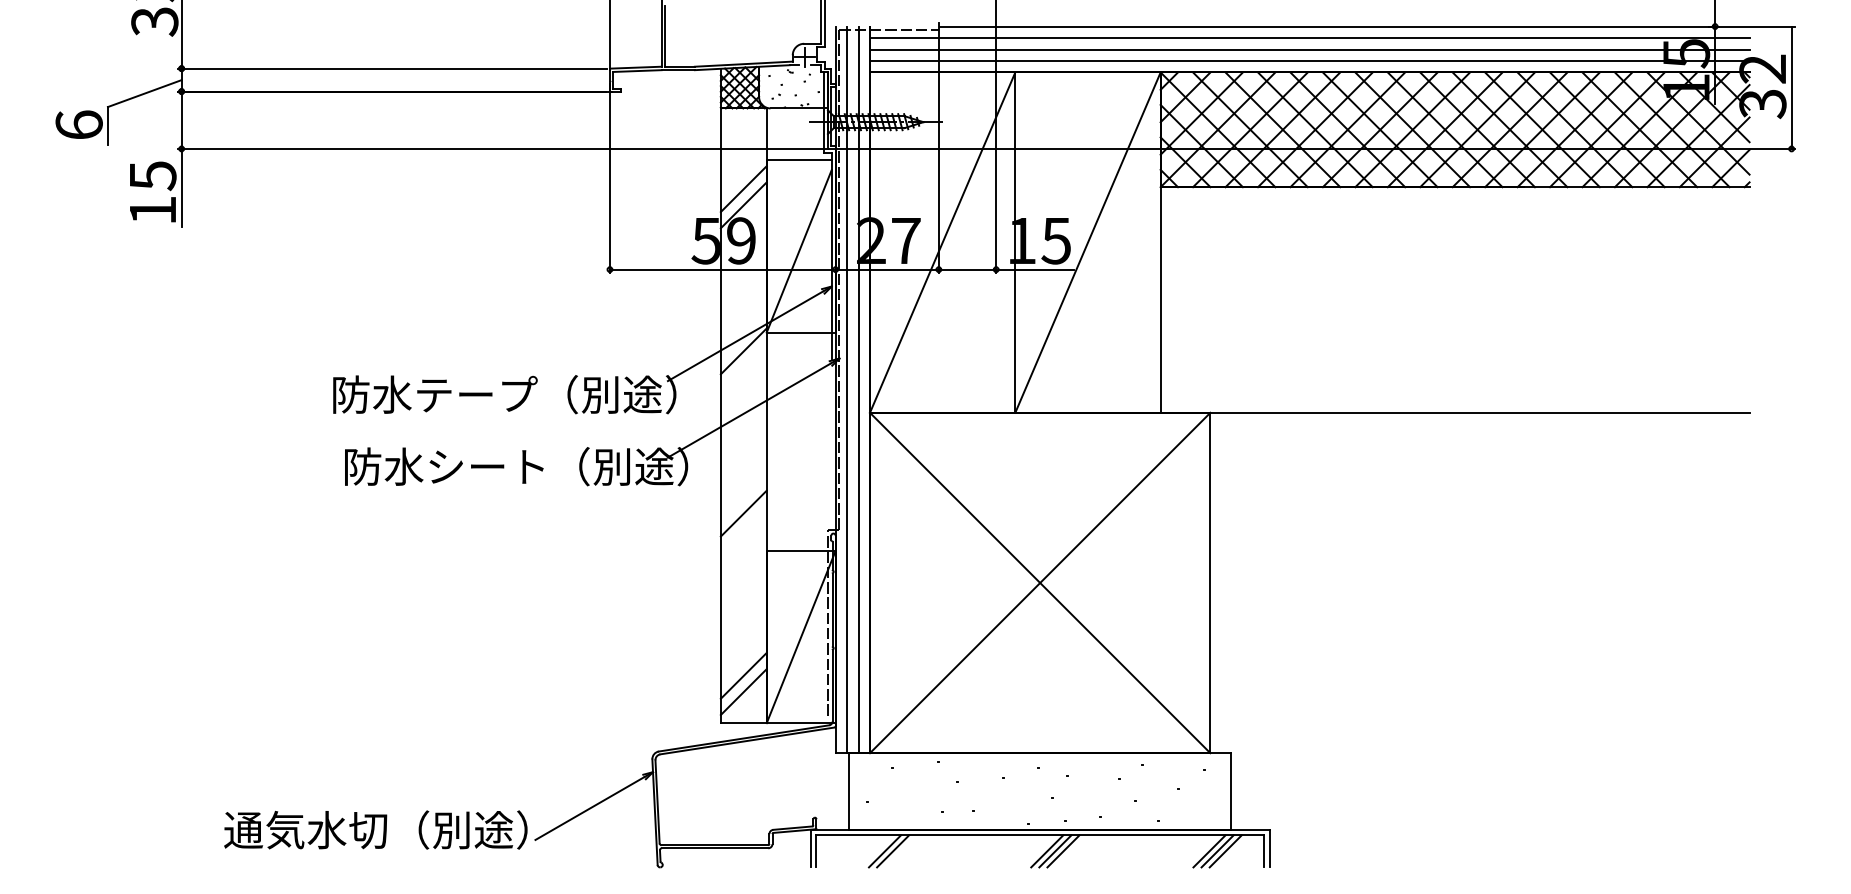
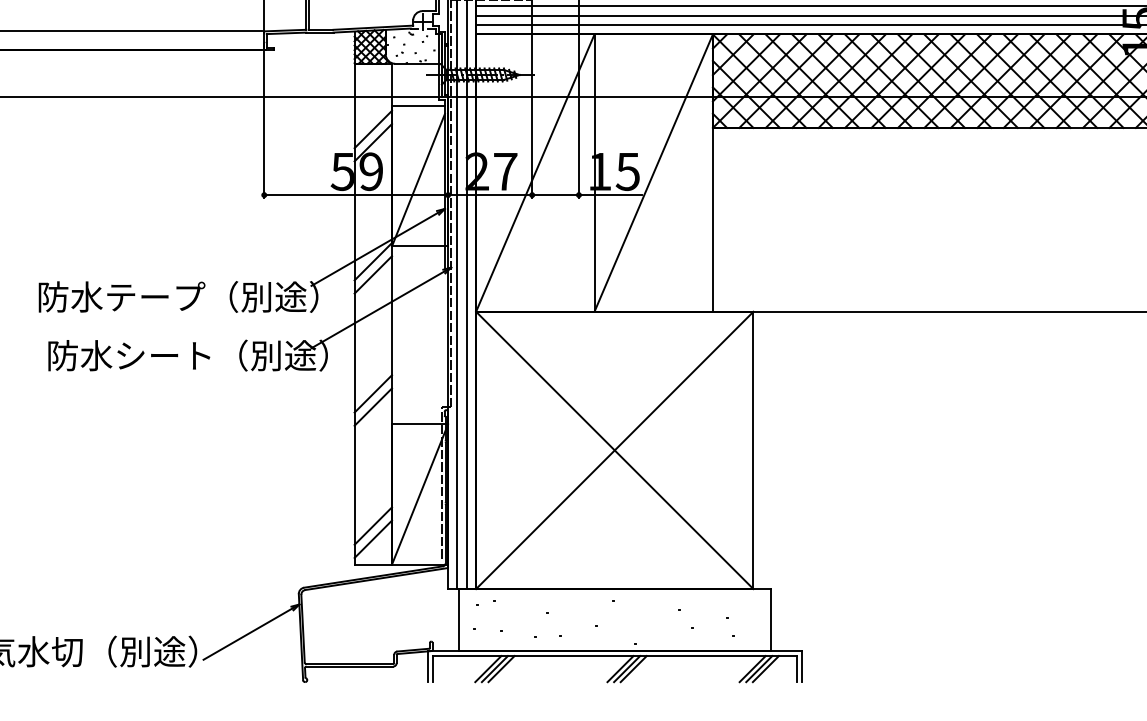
line: (743, 367) -> (373, 274), added
line: (743, 529) -> (373, 406), added
line: (901, 851) -> (501, 669), added

